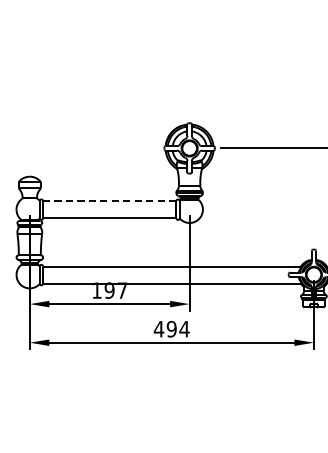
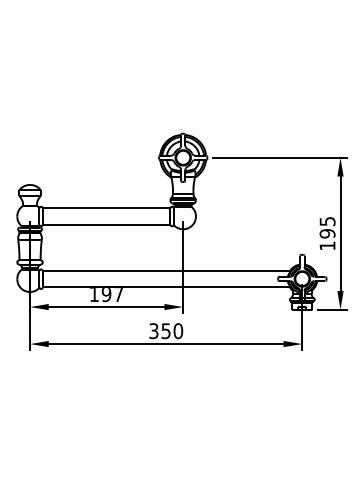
line: (109, 201) -> (106, 208), dashed -> solid
text: (171, 329) -> (165, 331), 494 -> 350

